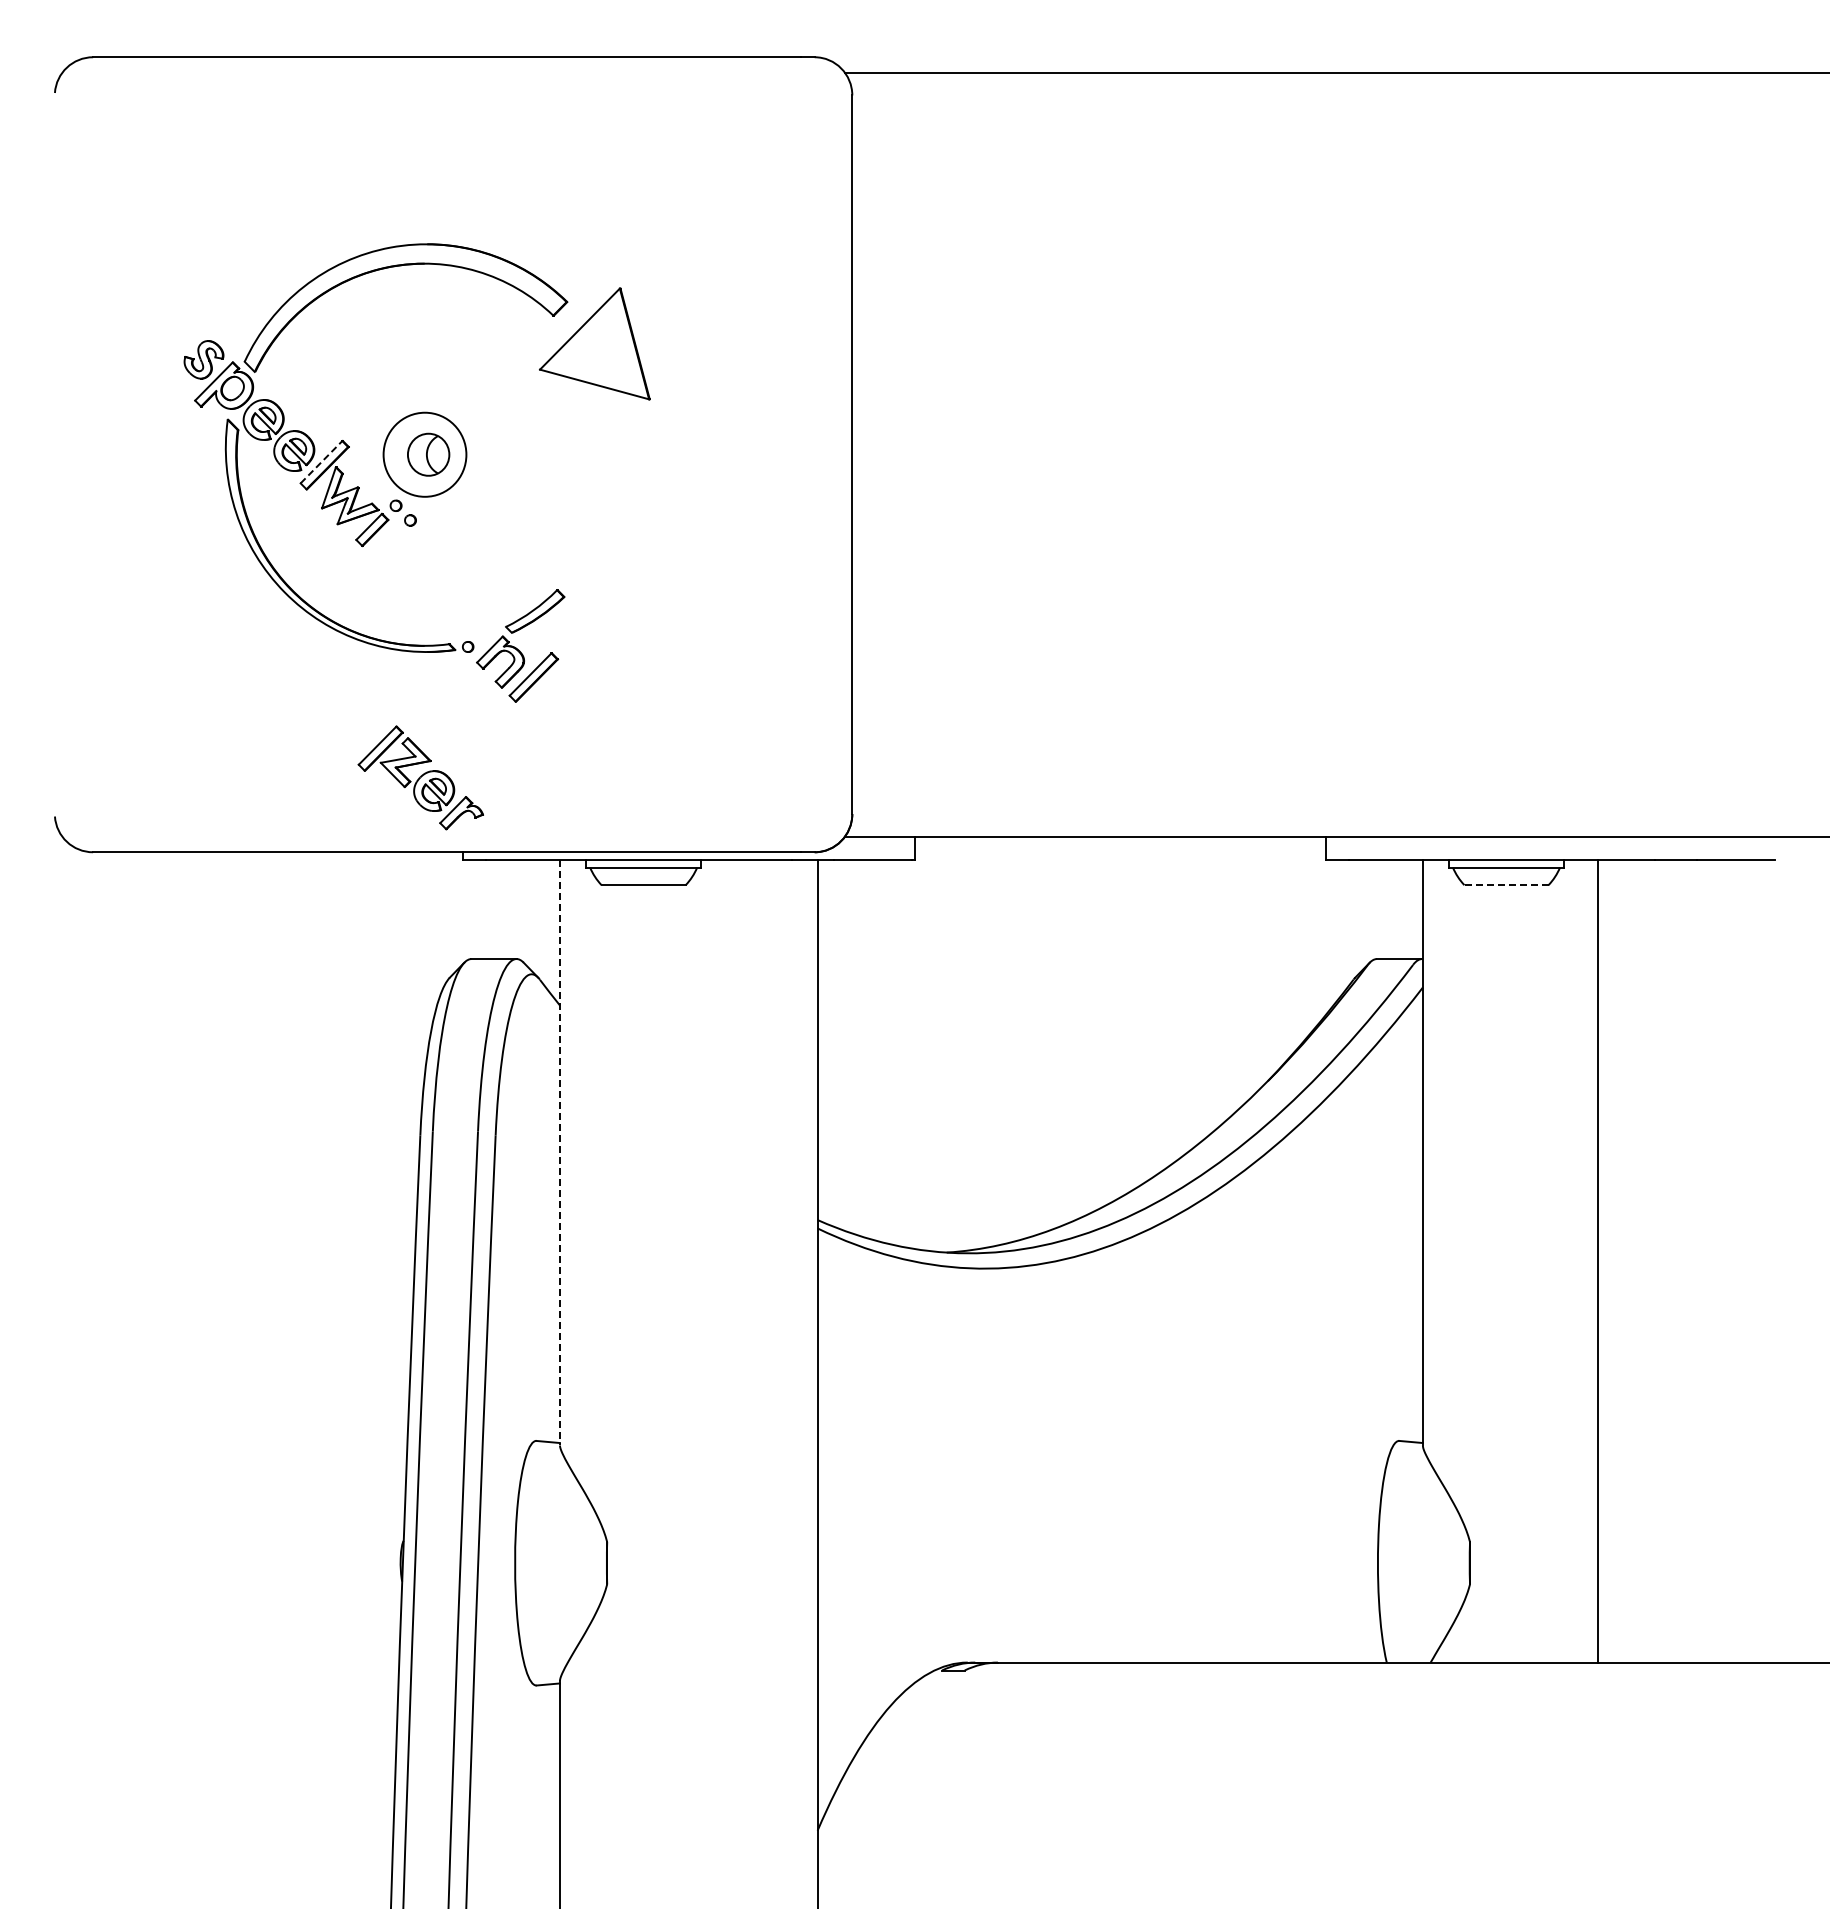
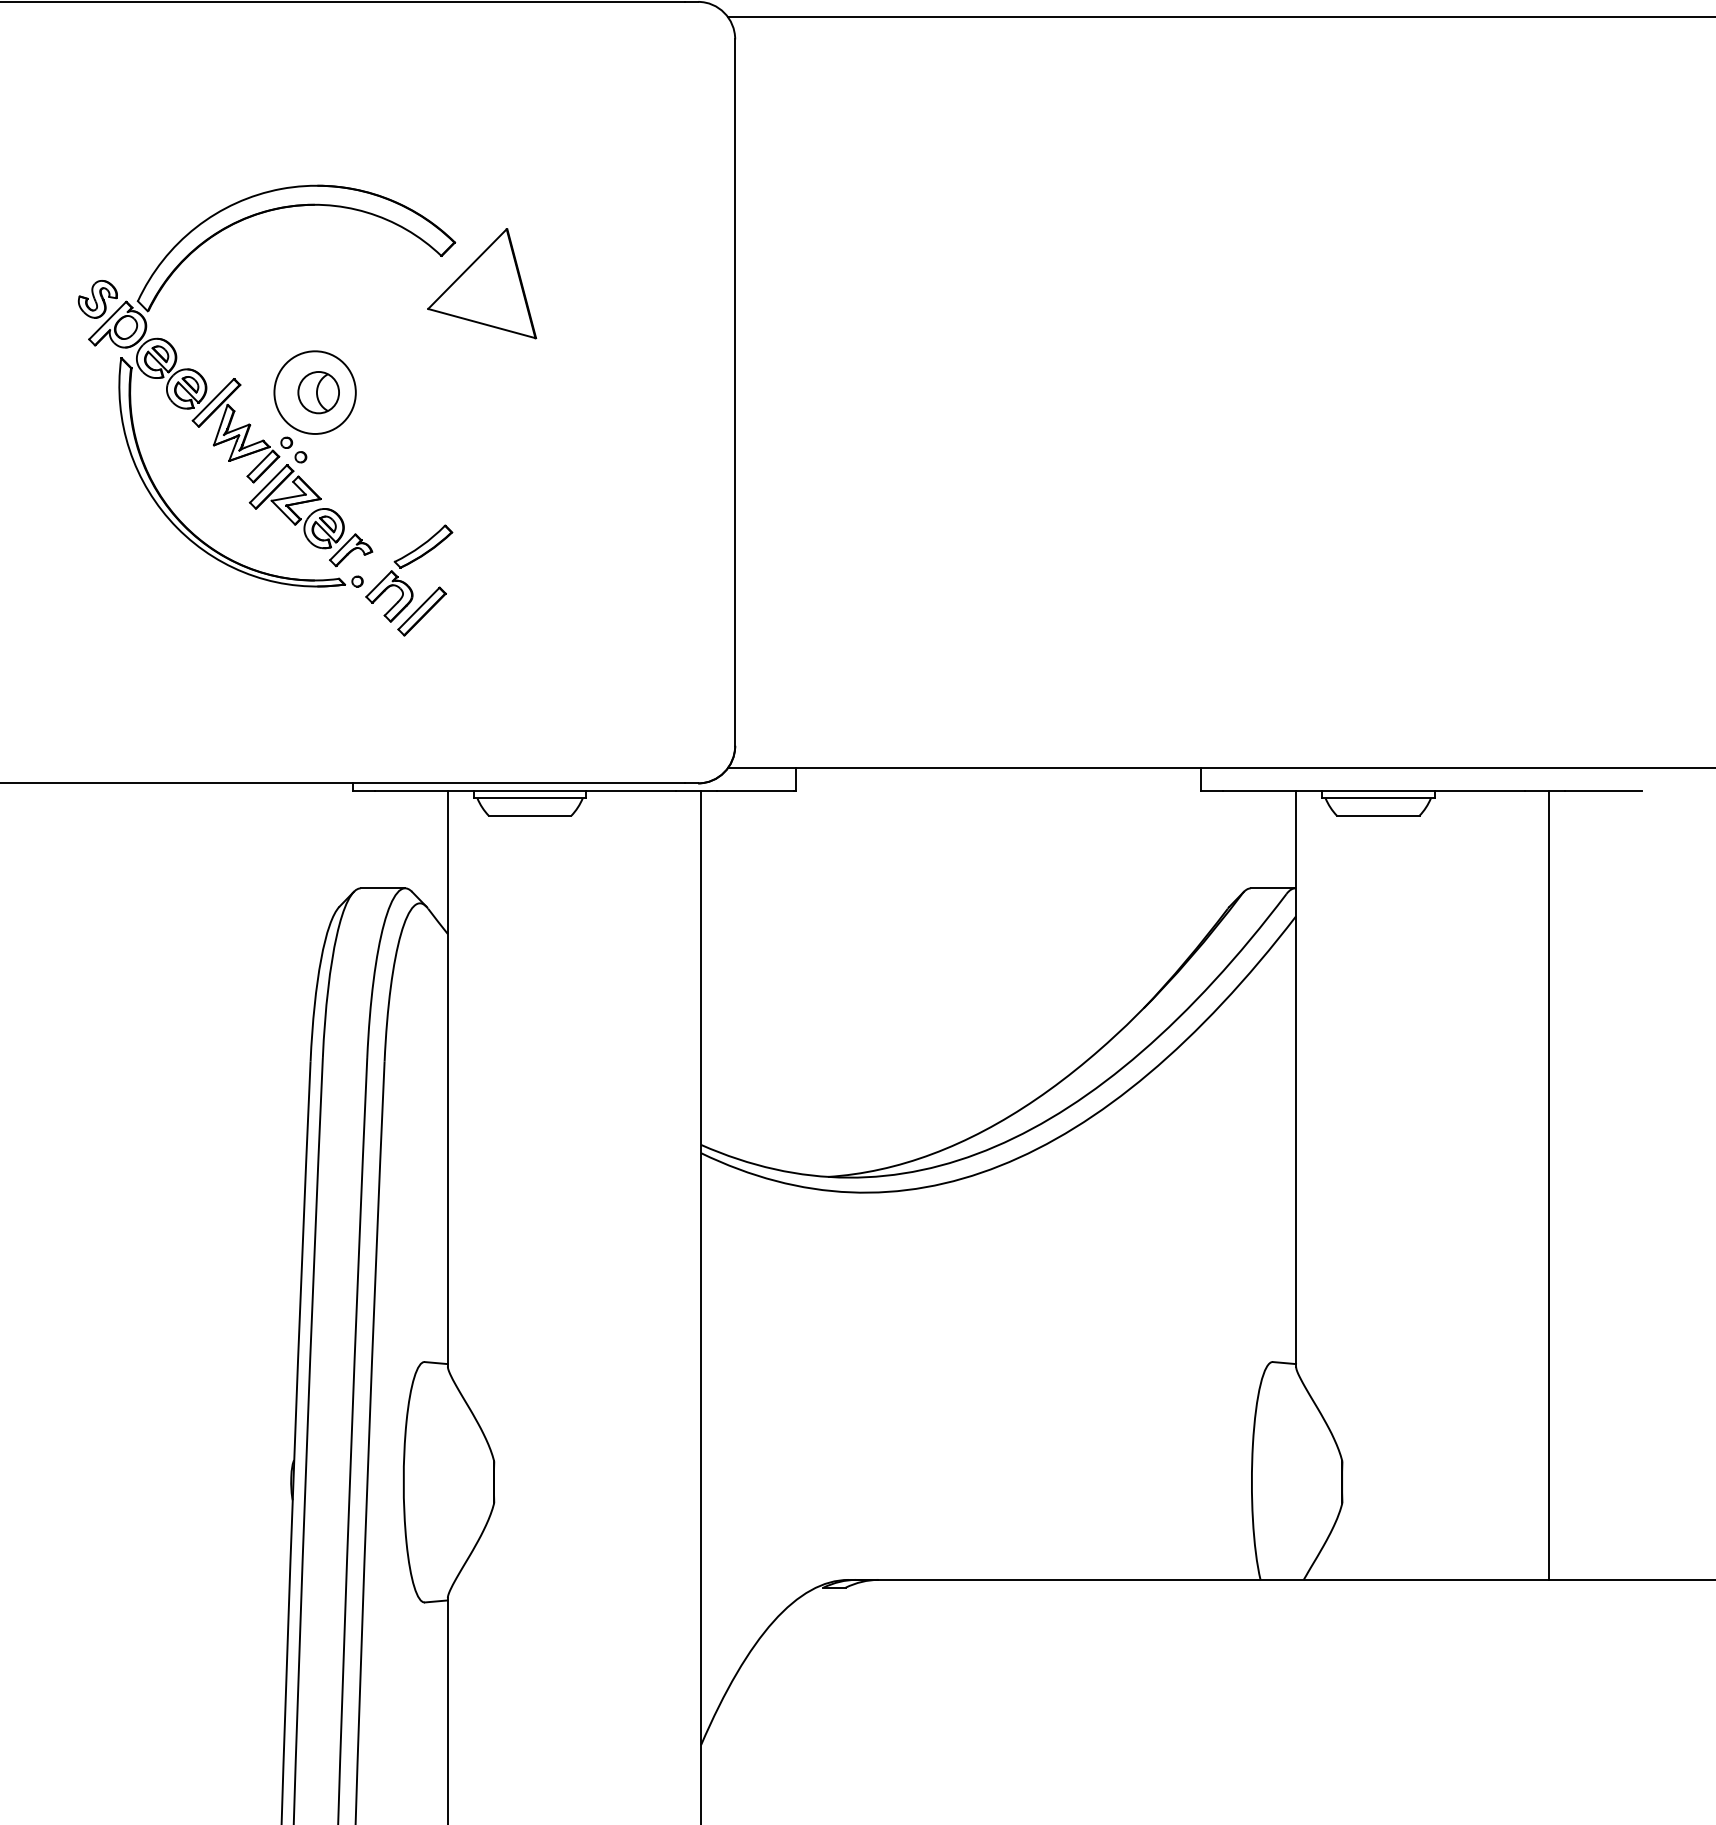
line: (321, 462) -> (213, 400), dashed -> solid
part: (420, 777) -> (310, 515), moved
line: (1506, 885) -> (1378, 816), dashed -> solid
line: (559, 1152) -> (447, 1078), dashed -> solid
line: (1597, 1260) -> (1549, 1184), moved

